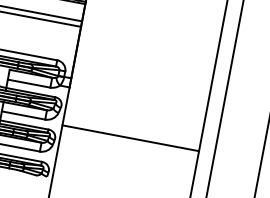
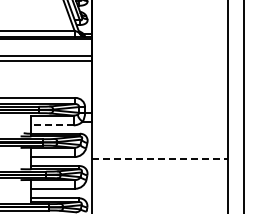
line: (29, 83) -> (52, 125), solid -> dashed
line: (131, 138) -> (160, 159), solid -> dashed

